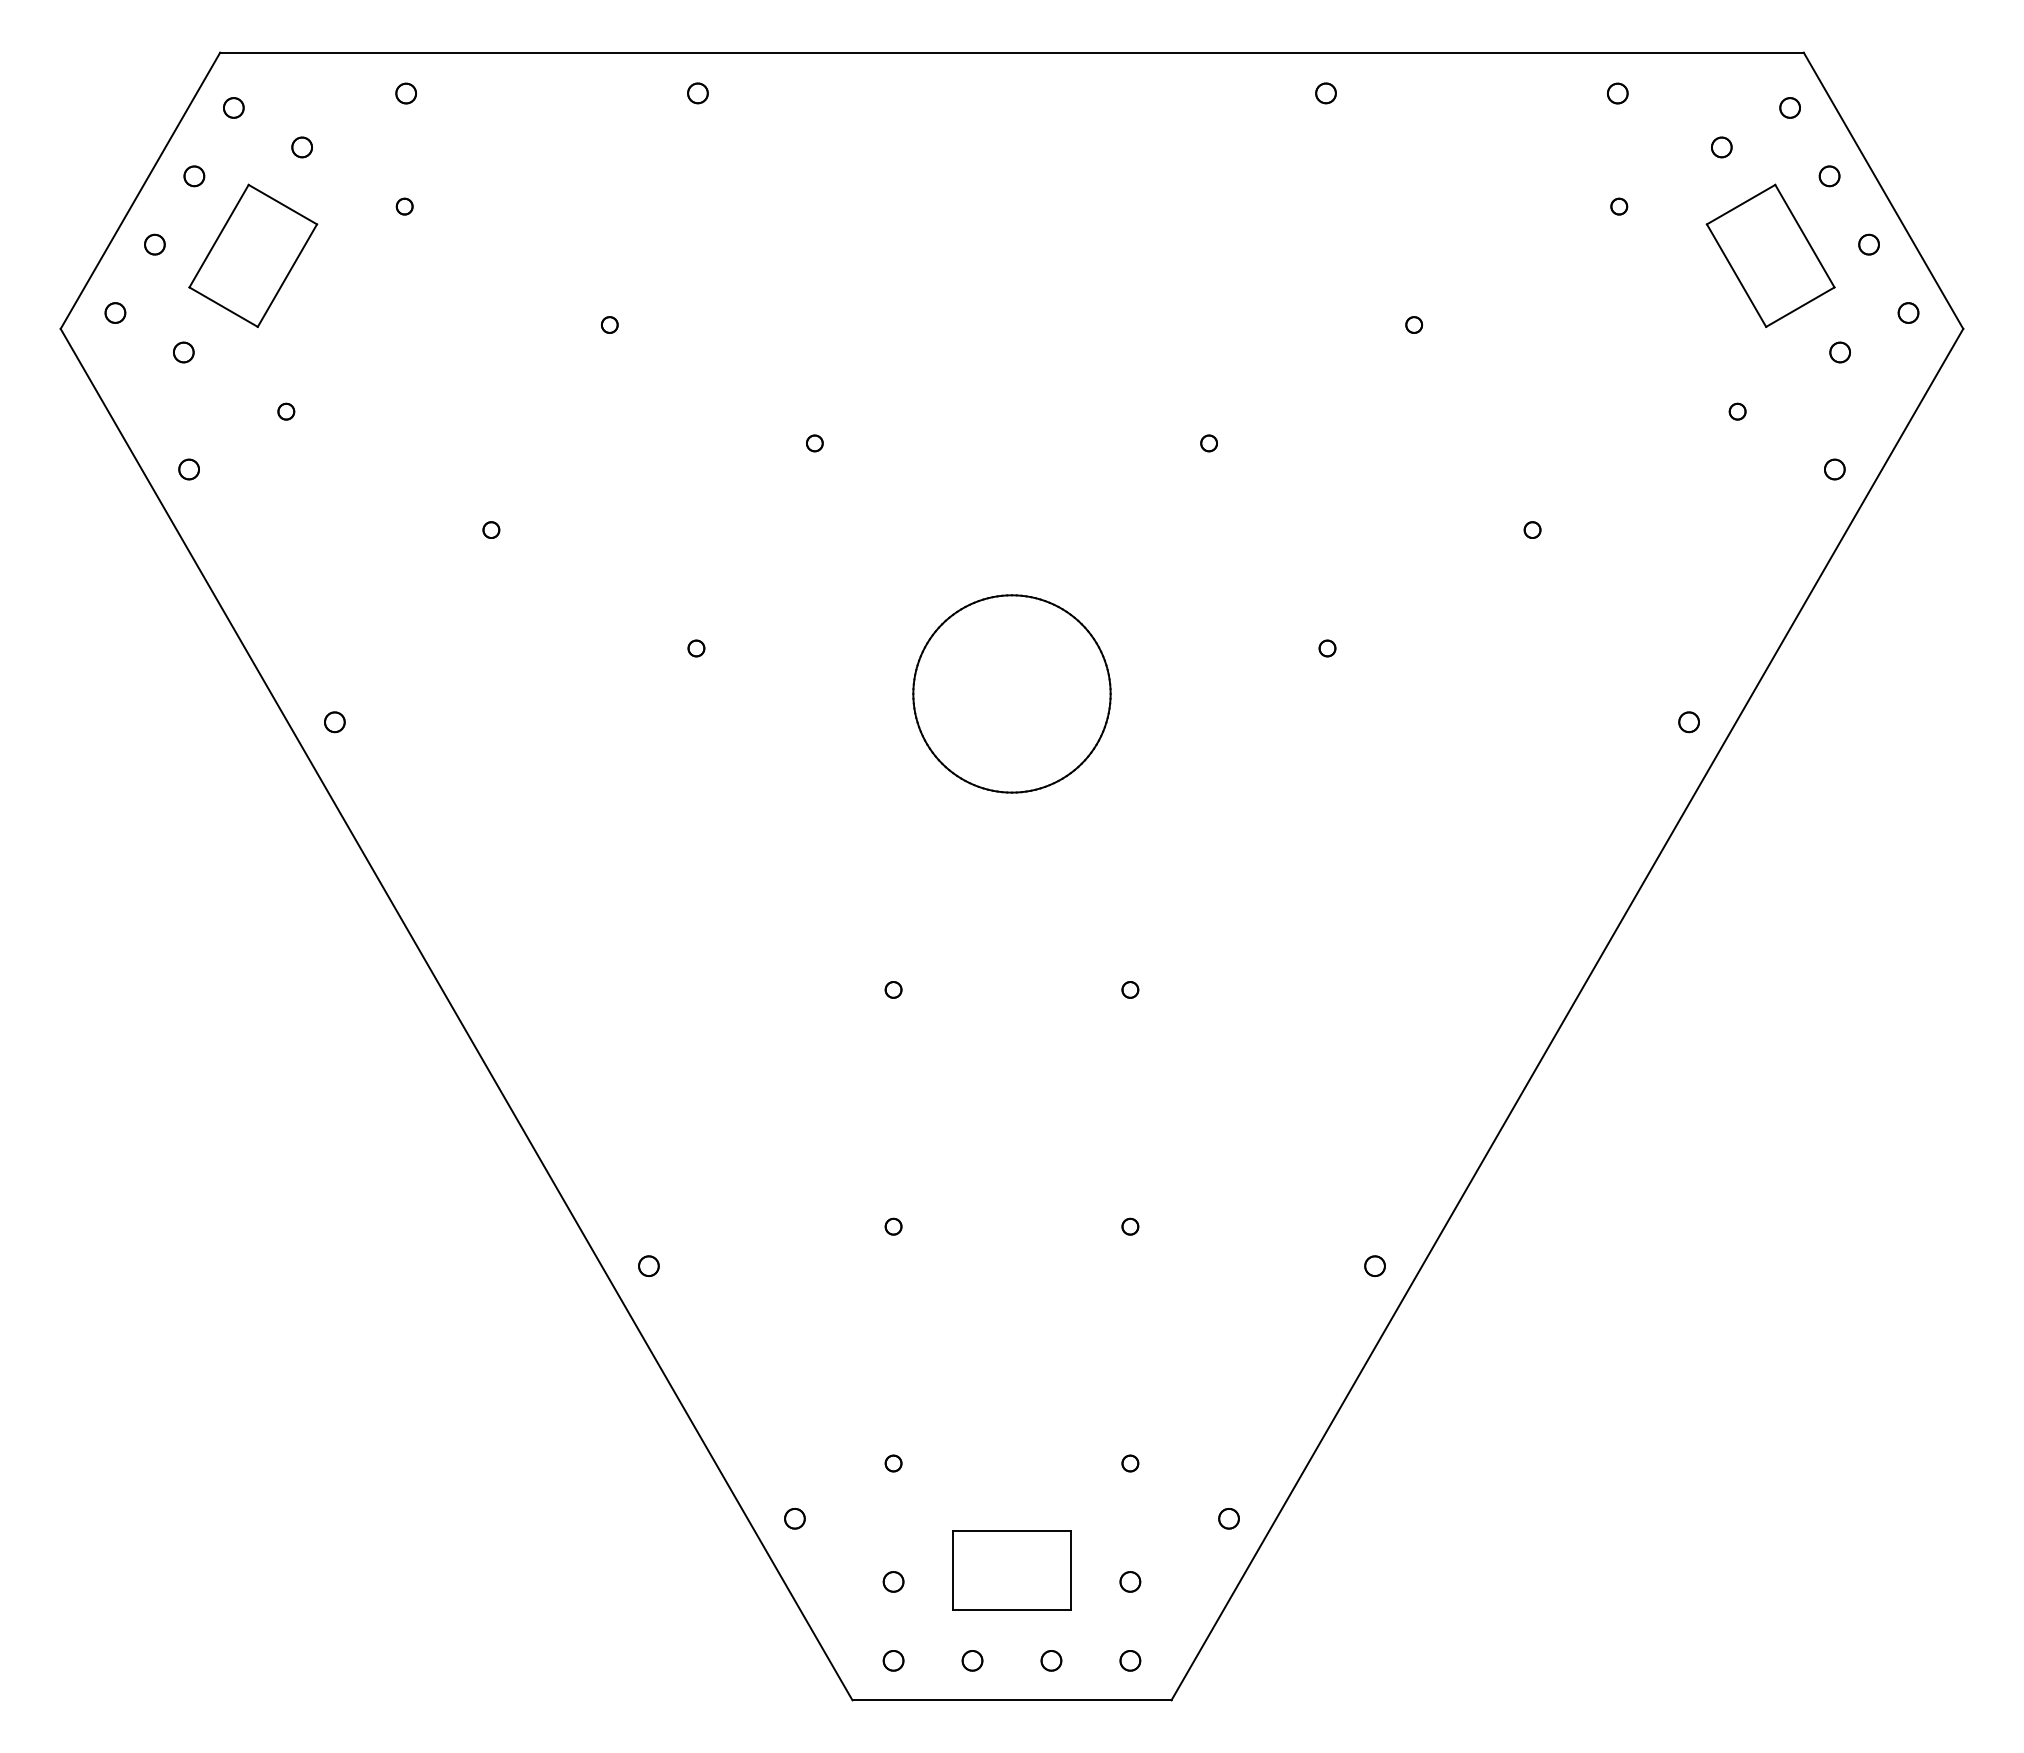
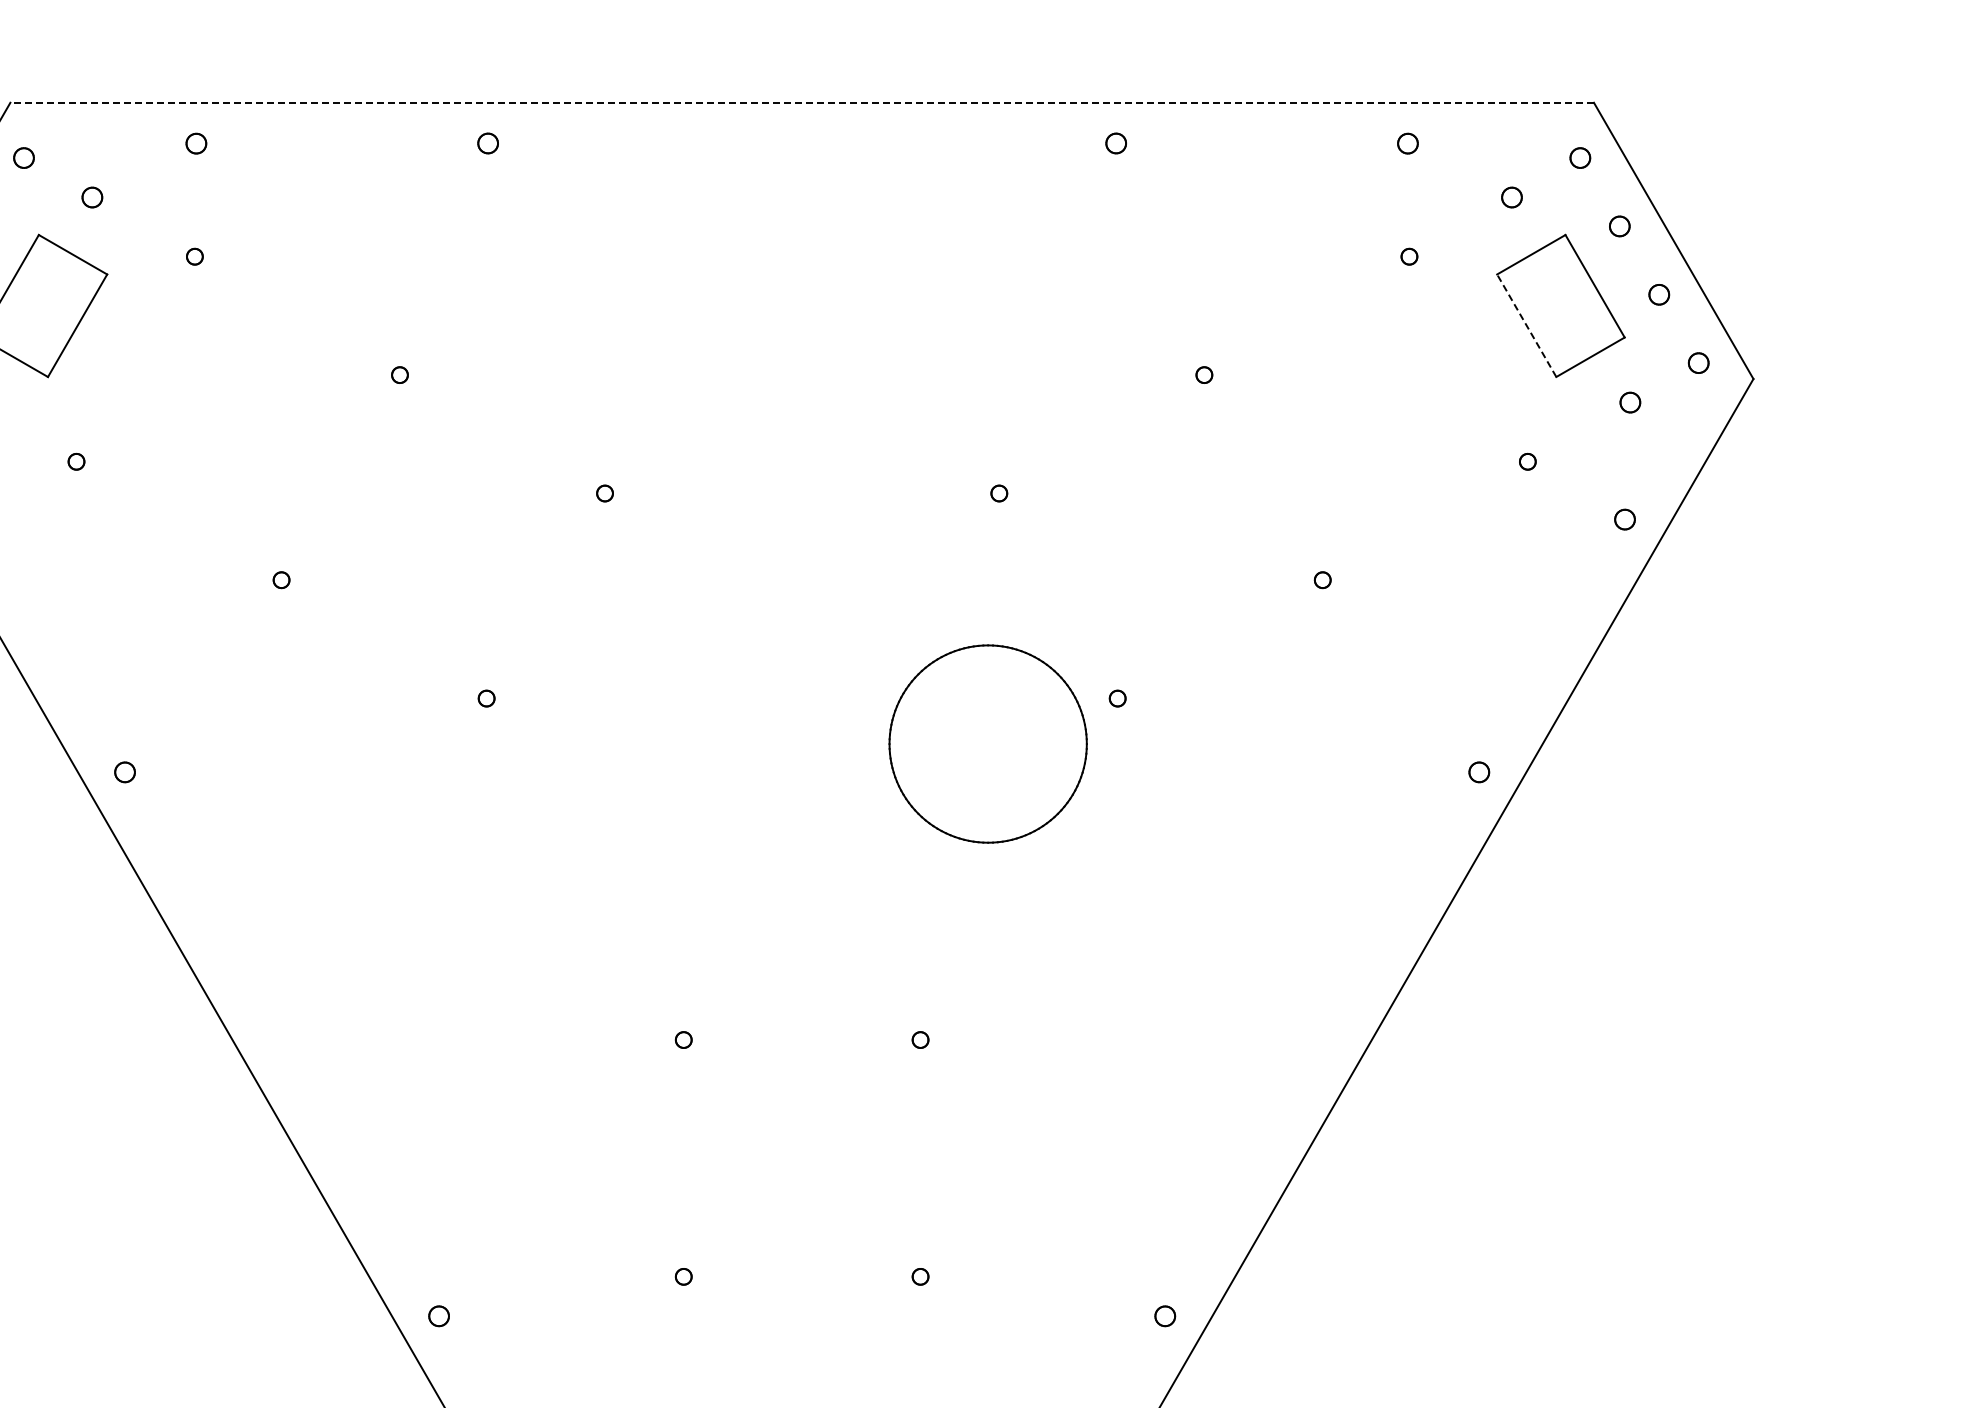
line: (1012, 52) -> (802, 102), solid -> dashed
line: (1736, 275) -> (1526, 325), solid -> dashed
part: (1011, 693) -> (987, 743), moved

